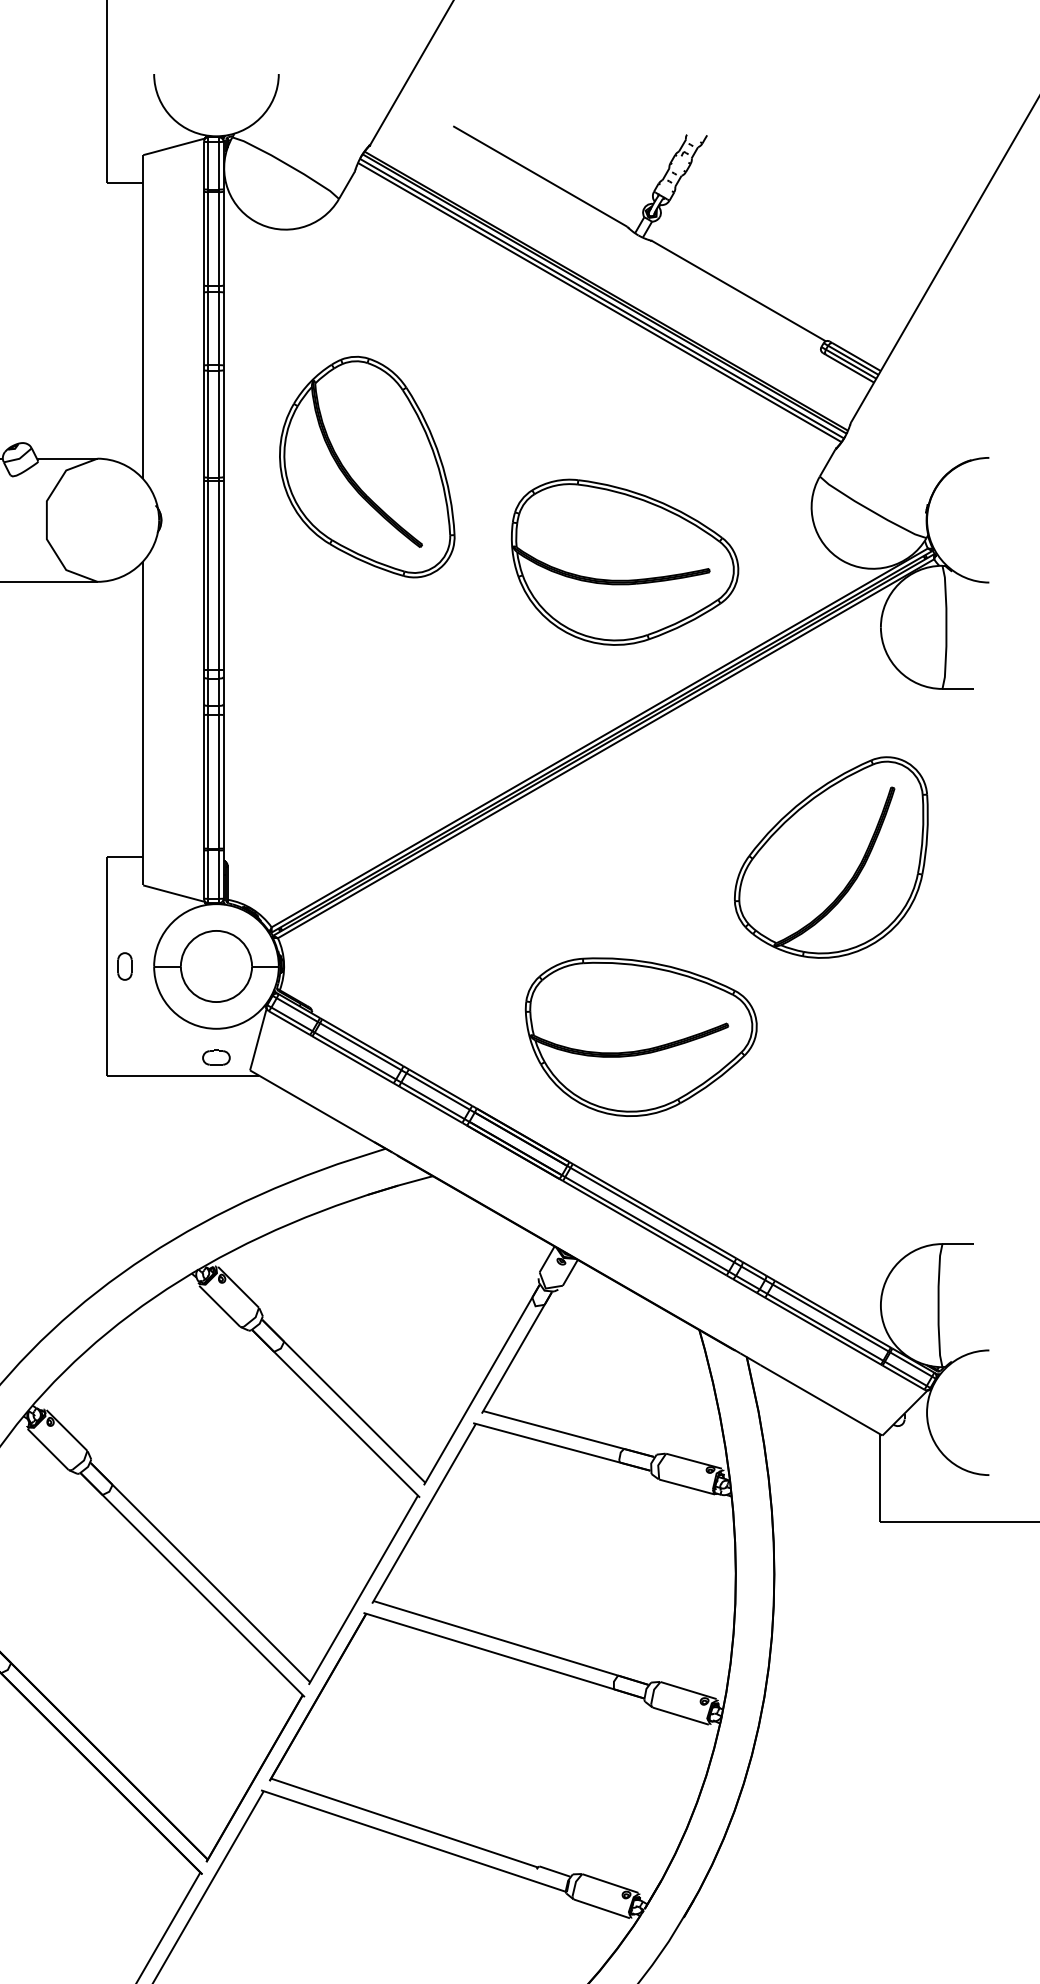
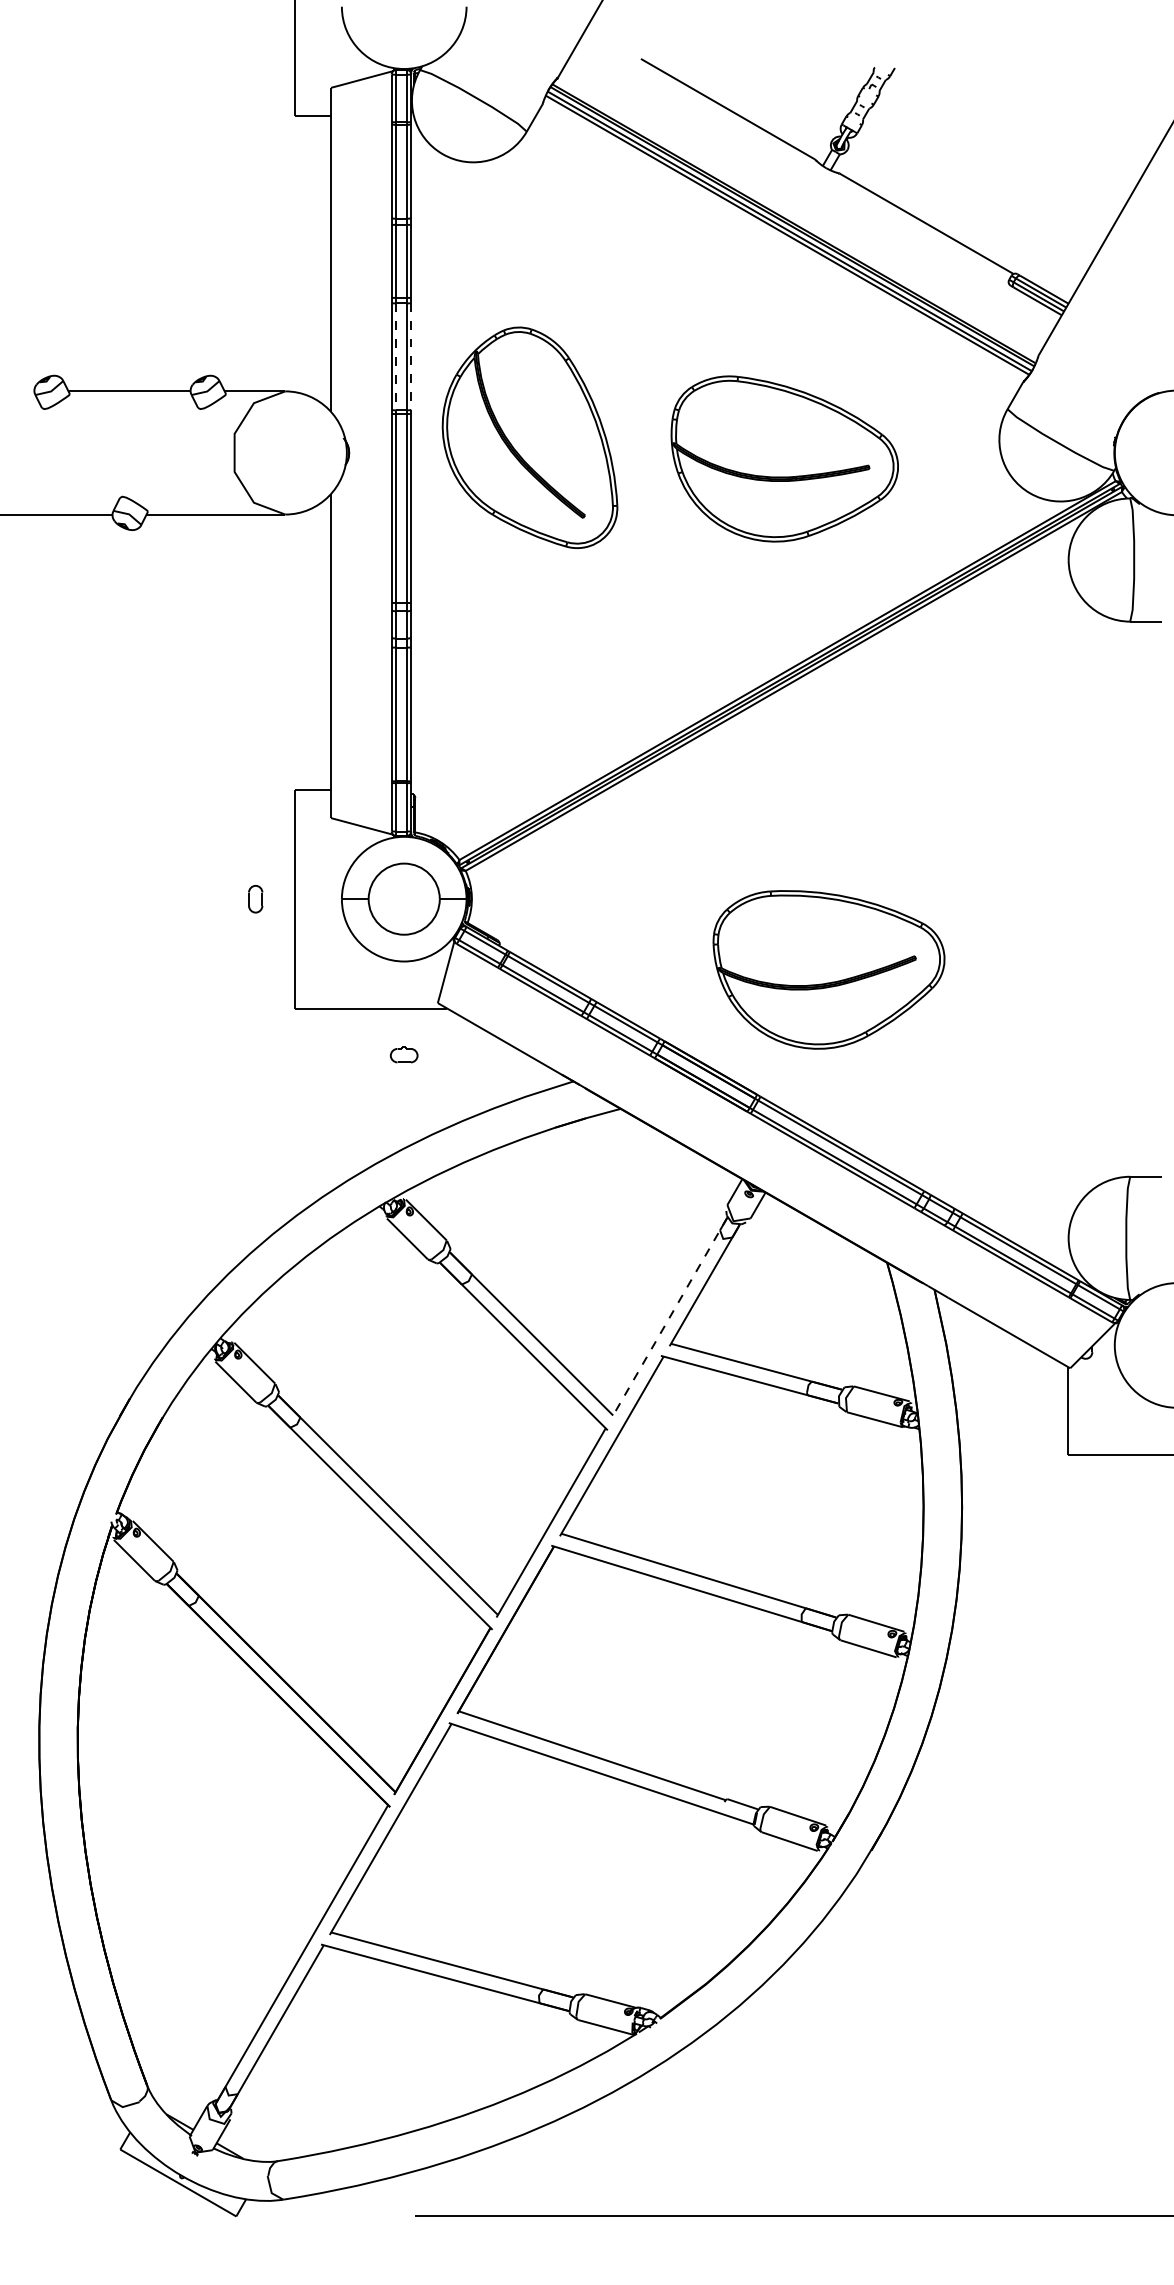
line: (223, 423) -> (411, 356), solid -> dashed
line: (208, 424) -> (396, 357), solid -> dashed
part: (366, 466) -> (529, 437), moved
part: (624, 561) -> (784, 458), moved
part: (830, 857) -> (1018, 790), removed
part: (124, 966) -> (255, 899), moved
part: (215, 1056) -> (403, 1054), moved
line: (481, 1384) -> (669, 1317), solid -> dashed

